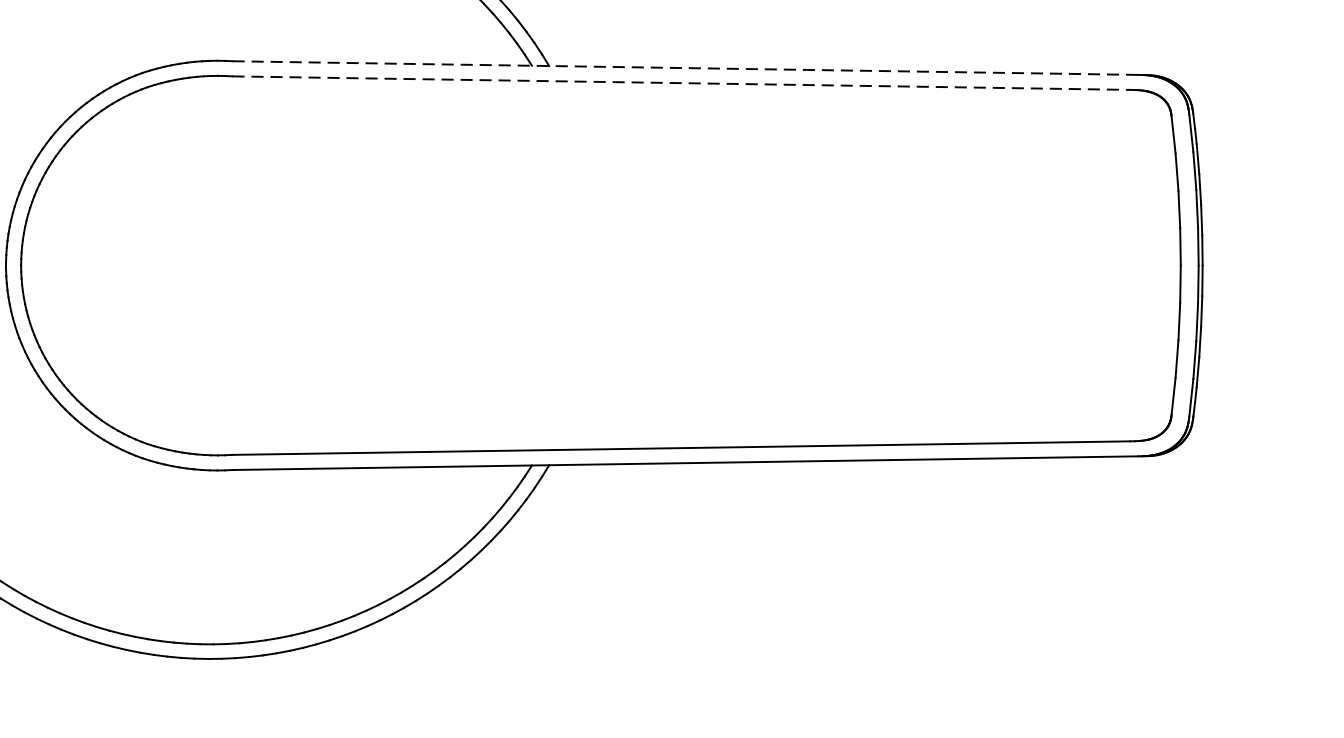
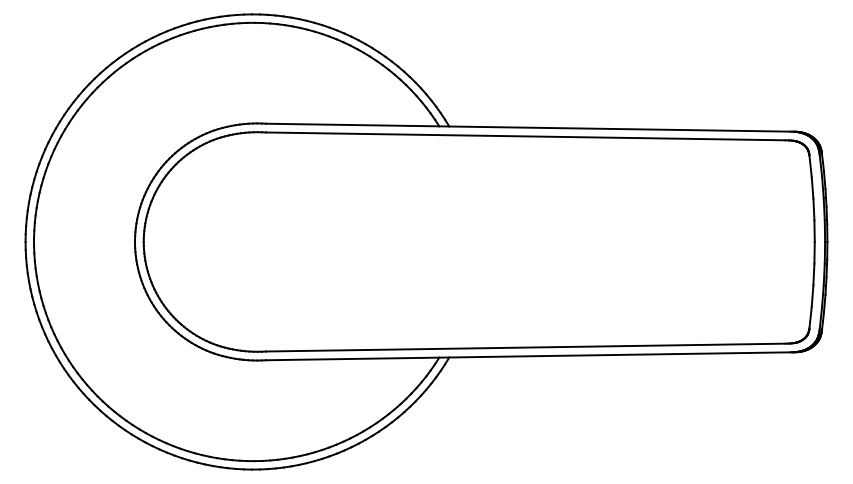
line: (686, 67) -> (528, 127), dashed -> solid
line: (680, 83) -> (525, 136), dashed -> solid

